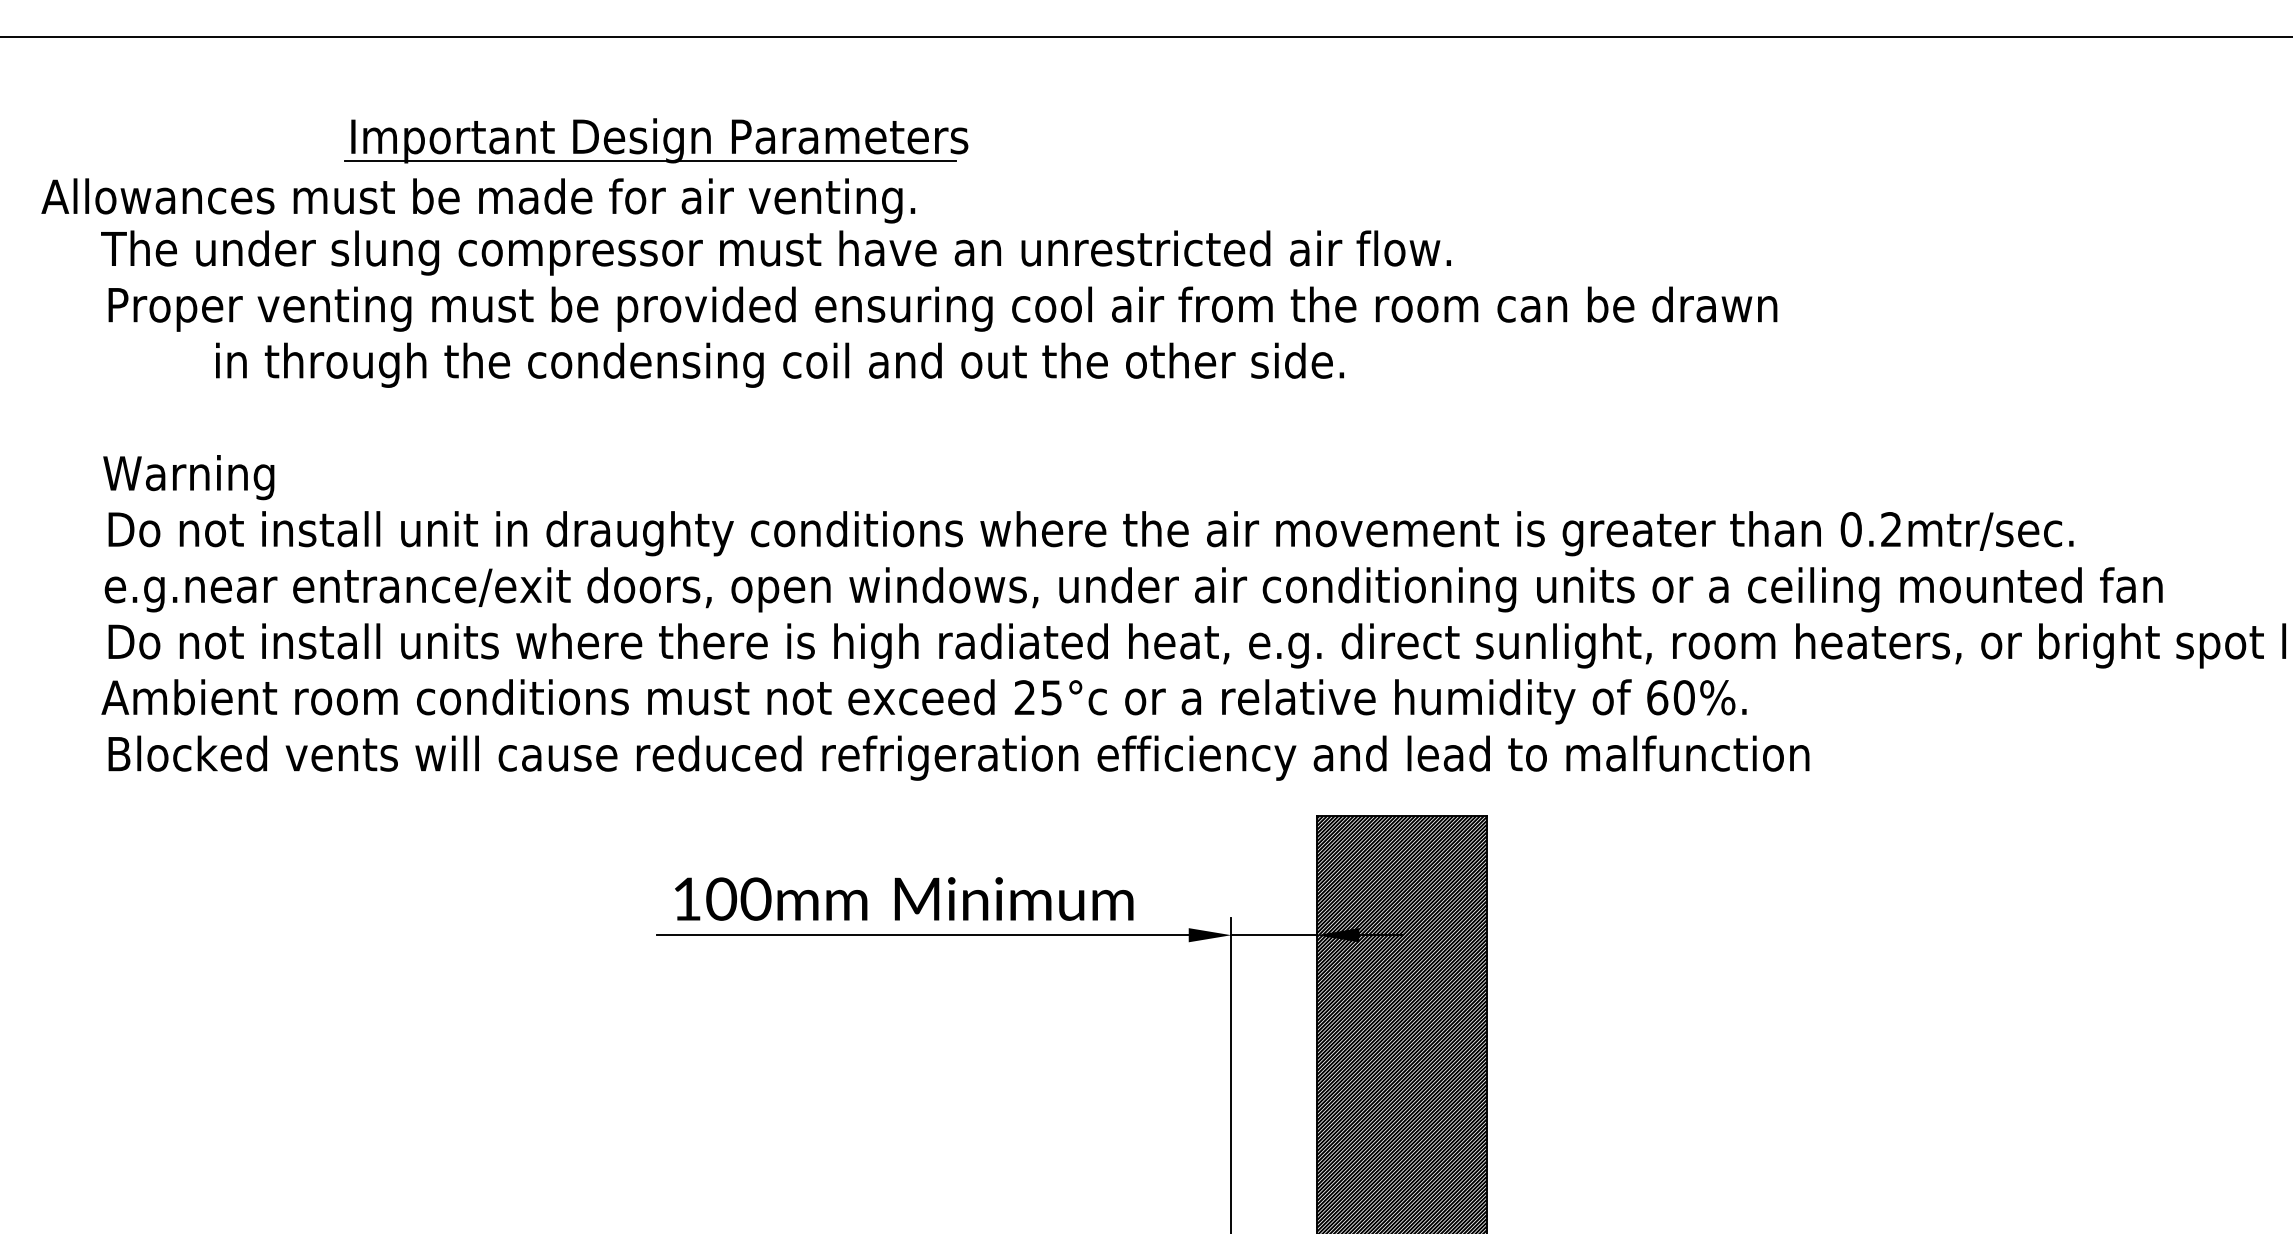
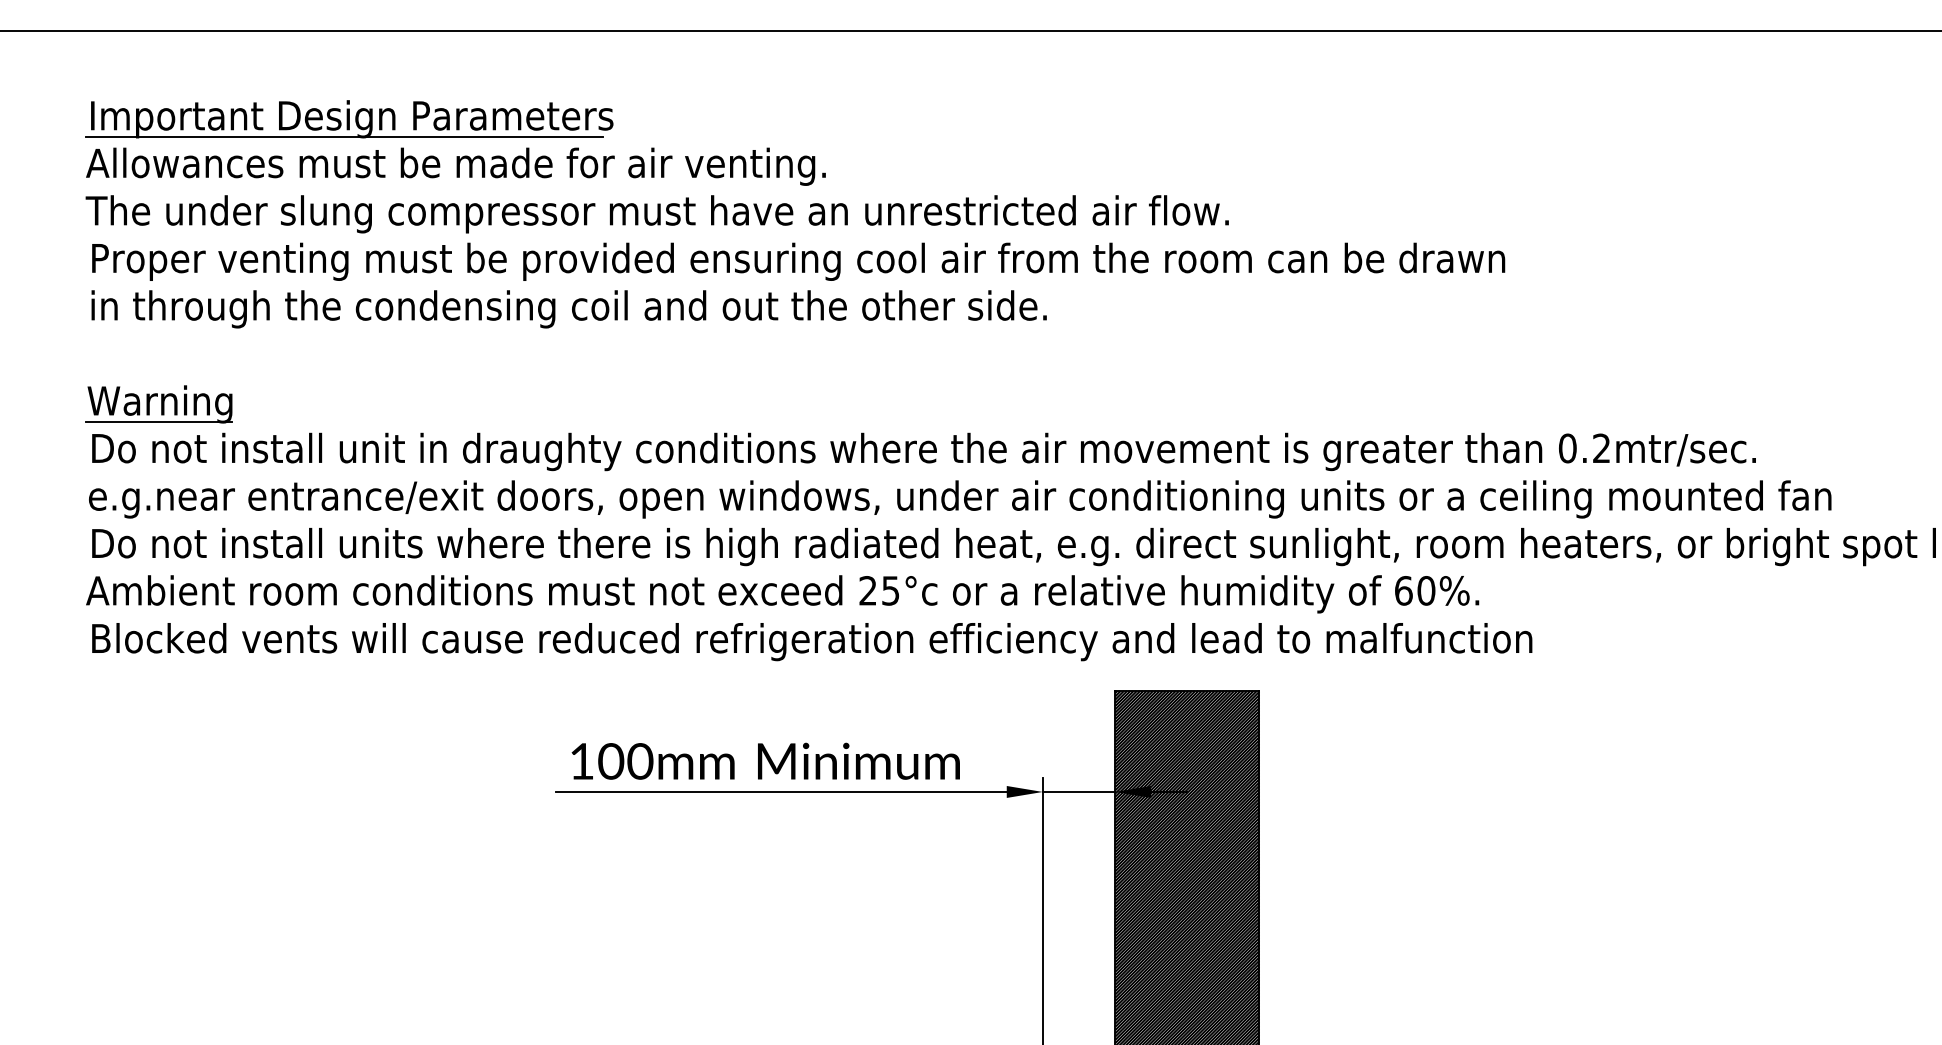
part: (656, 140) -> (349, 118), moved
text: (478, 200) -> (456, 166), moved
text: (779, 364) -> (568, 308), moved
line: (187, 498) -> (158, 422), added

